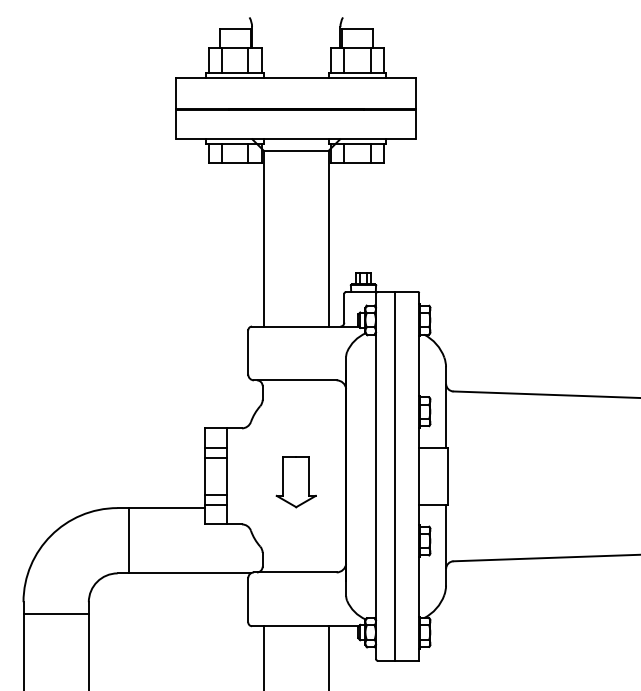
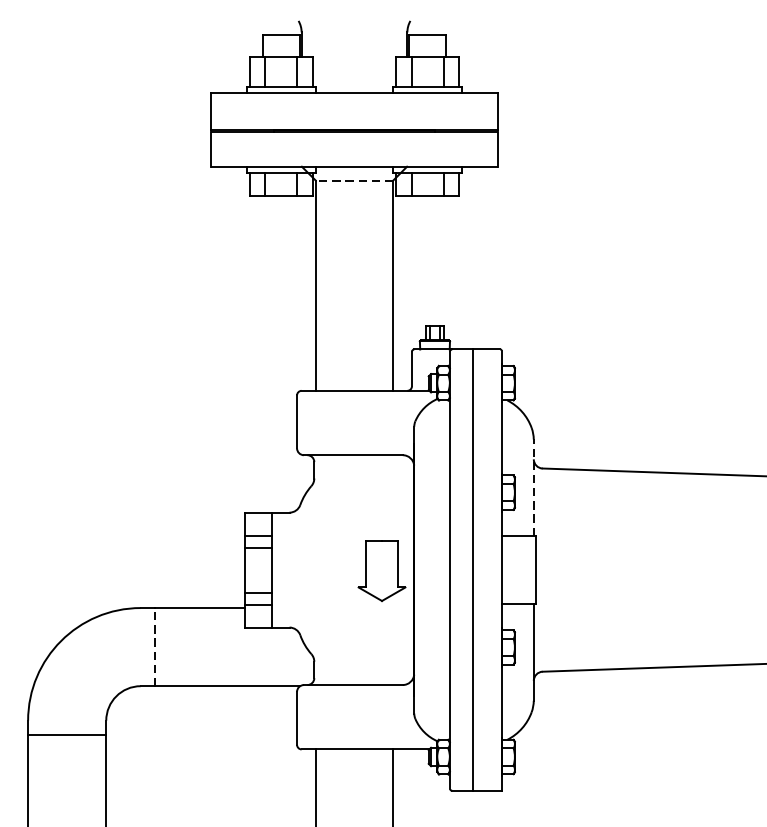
line: (295, 150) -> (353, 180), solid -> dashed
line: (446, 406) -> (534, 486), solid -> dashed
part: (295, 482) -> (381, 571), moved
line: (129, 540) -> (154, 646), solid -> dashed

